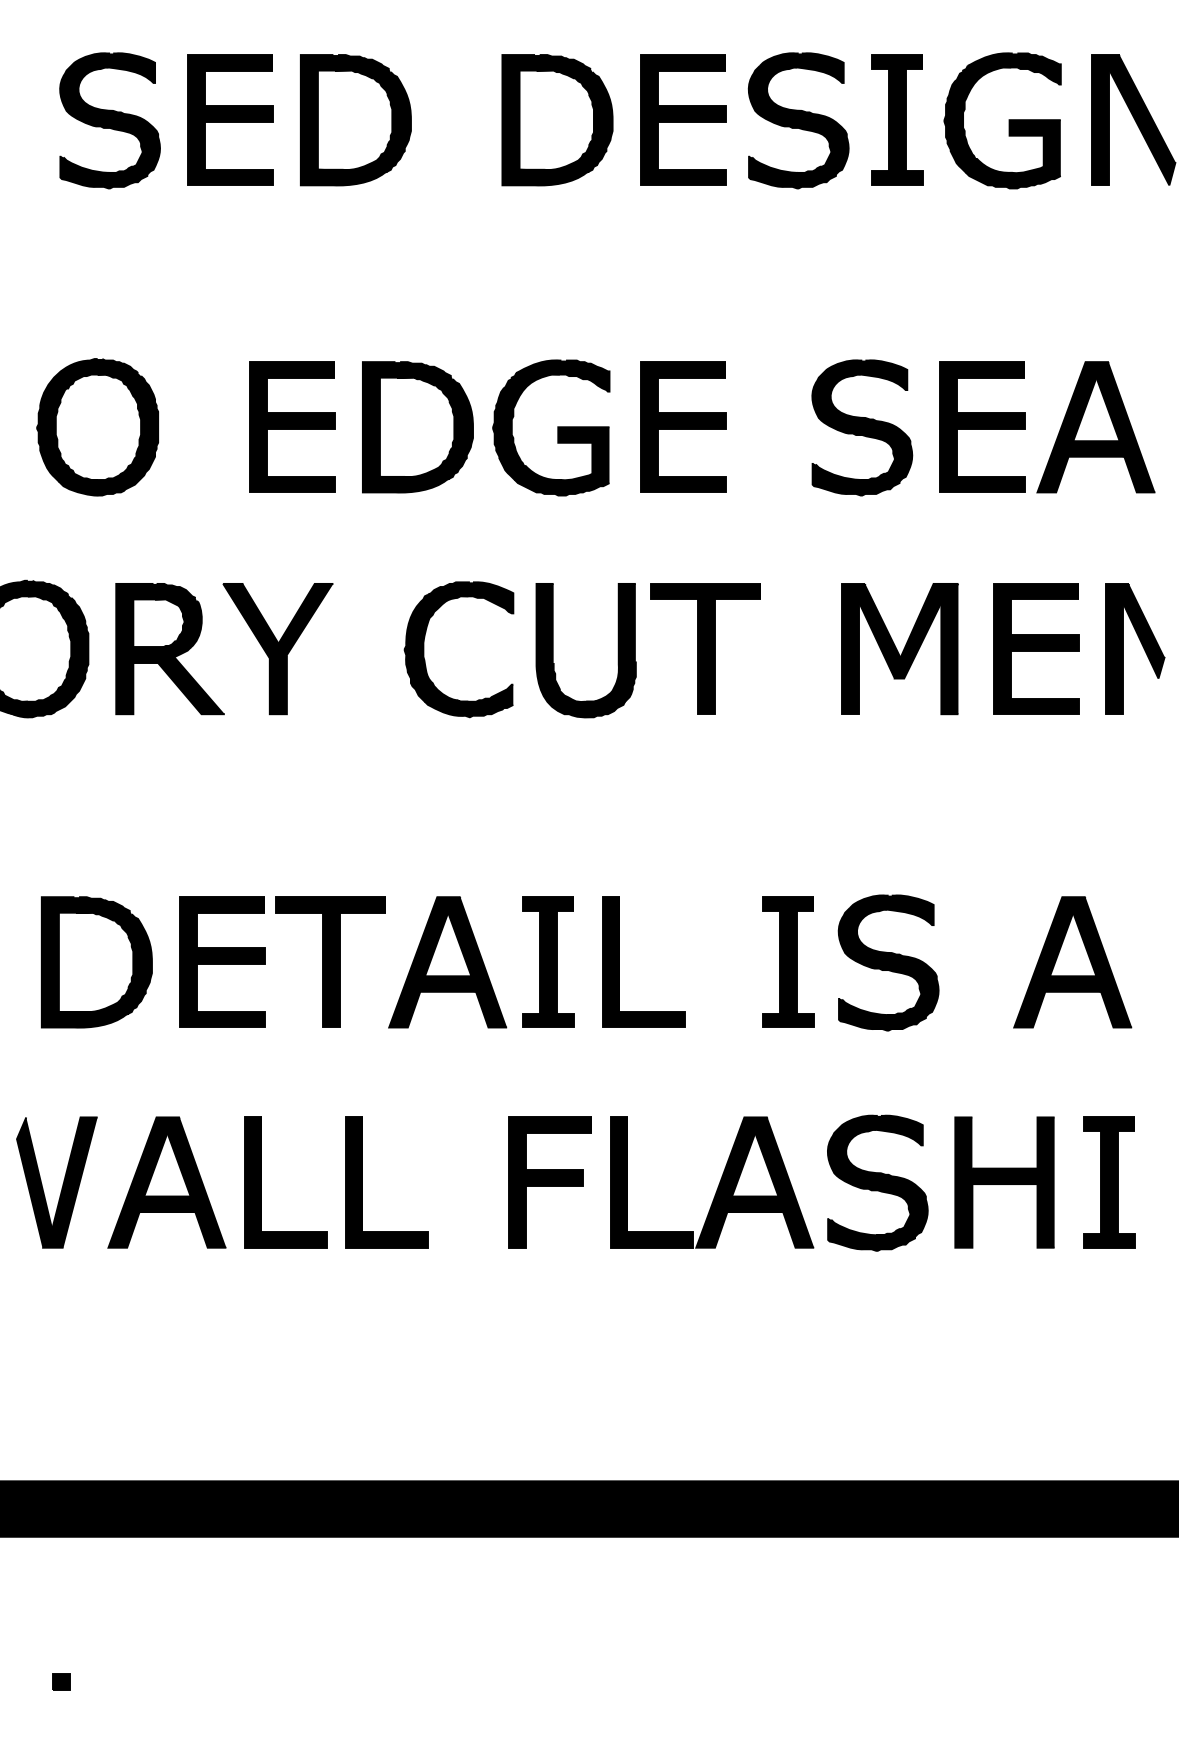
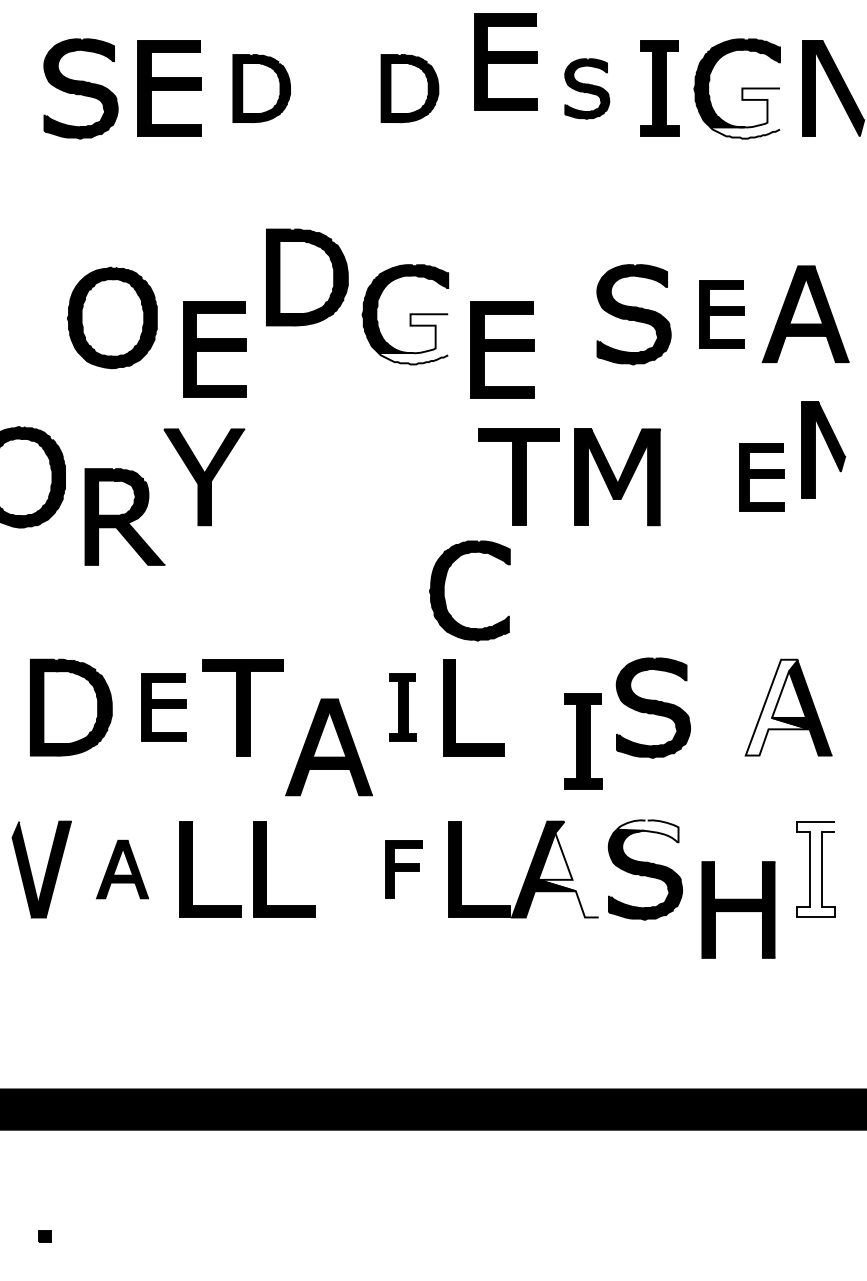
part: (683, 119) -> (506, 61), moved
part: (355, 120) -> (261, 88), size x0.7
part: (557, 120) -> (409, 88), size x0.7
part: (798, 120) -> (587, 88), size x0.6
fill: (1013, 154) -> (745, 113), removed
part: (292, 426) -> (215, 348), moved
part: (683, 426) -> (502, 349), moved
part: (982, 426) -> (722, 313), size x0.7
part: (97, 427) -> (112, 318), moved
part: (417, 427) -> (307, 277), moved
fill: (561, 461) -> (412, 339), removed
part: (1142, 647) -> (829, 448), moved
part: (1036, 648) -> (762, 476), size x0.7
part: (169, 649) -> (124, 517), moved
part: (424, 649) -> (444, 590), moved
part: (899, 649) -> (617, 477), moved
part: (553, 650) -> (407, 478), removed
part: (222, 961) -> (163, 707), size x0.7
part: (548, 961) -> (403, 707), size x0.7
part: (788, 961) -> (583, 740), moved
part: (447, 962) -> (329, 747), moved
fill: (1057, 962) -> (777, 707), removed
fill: (880, 1130) -> (647, 831), removed
part: (166, 1182) -> (122, 869), size x0.6
part: (549, 1182) -> (404, 869), size x0.6
fill: (773, 1182) -> (568, 869), removed
part: (1004, 1182) -> (738, 909), moved
fill: (1109, 1182) -> (815, 869), removed

